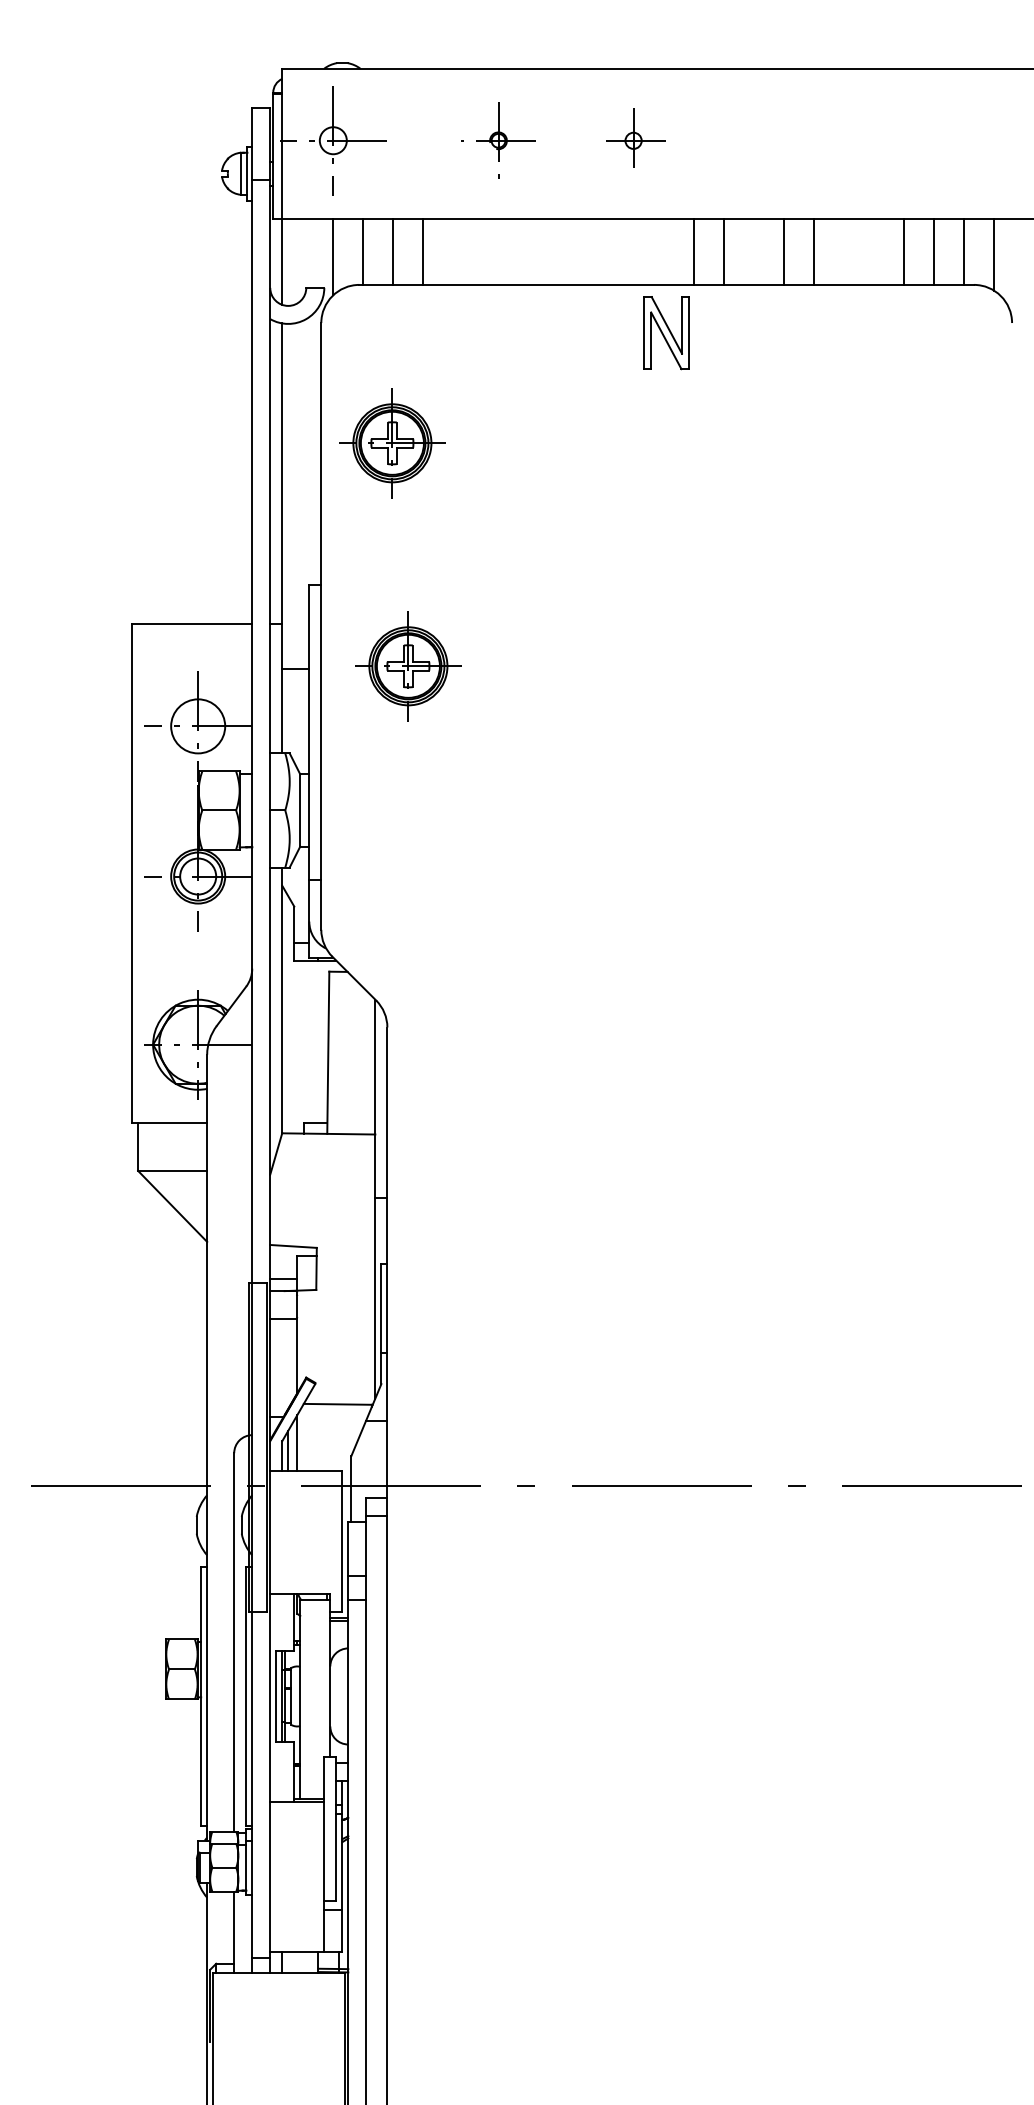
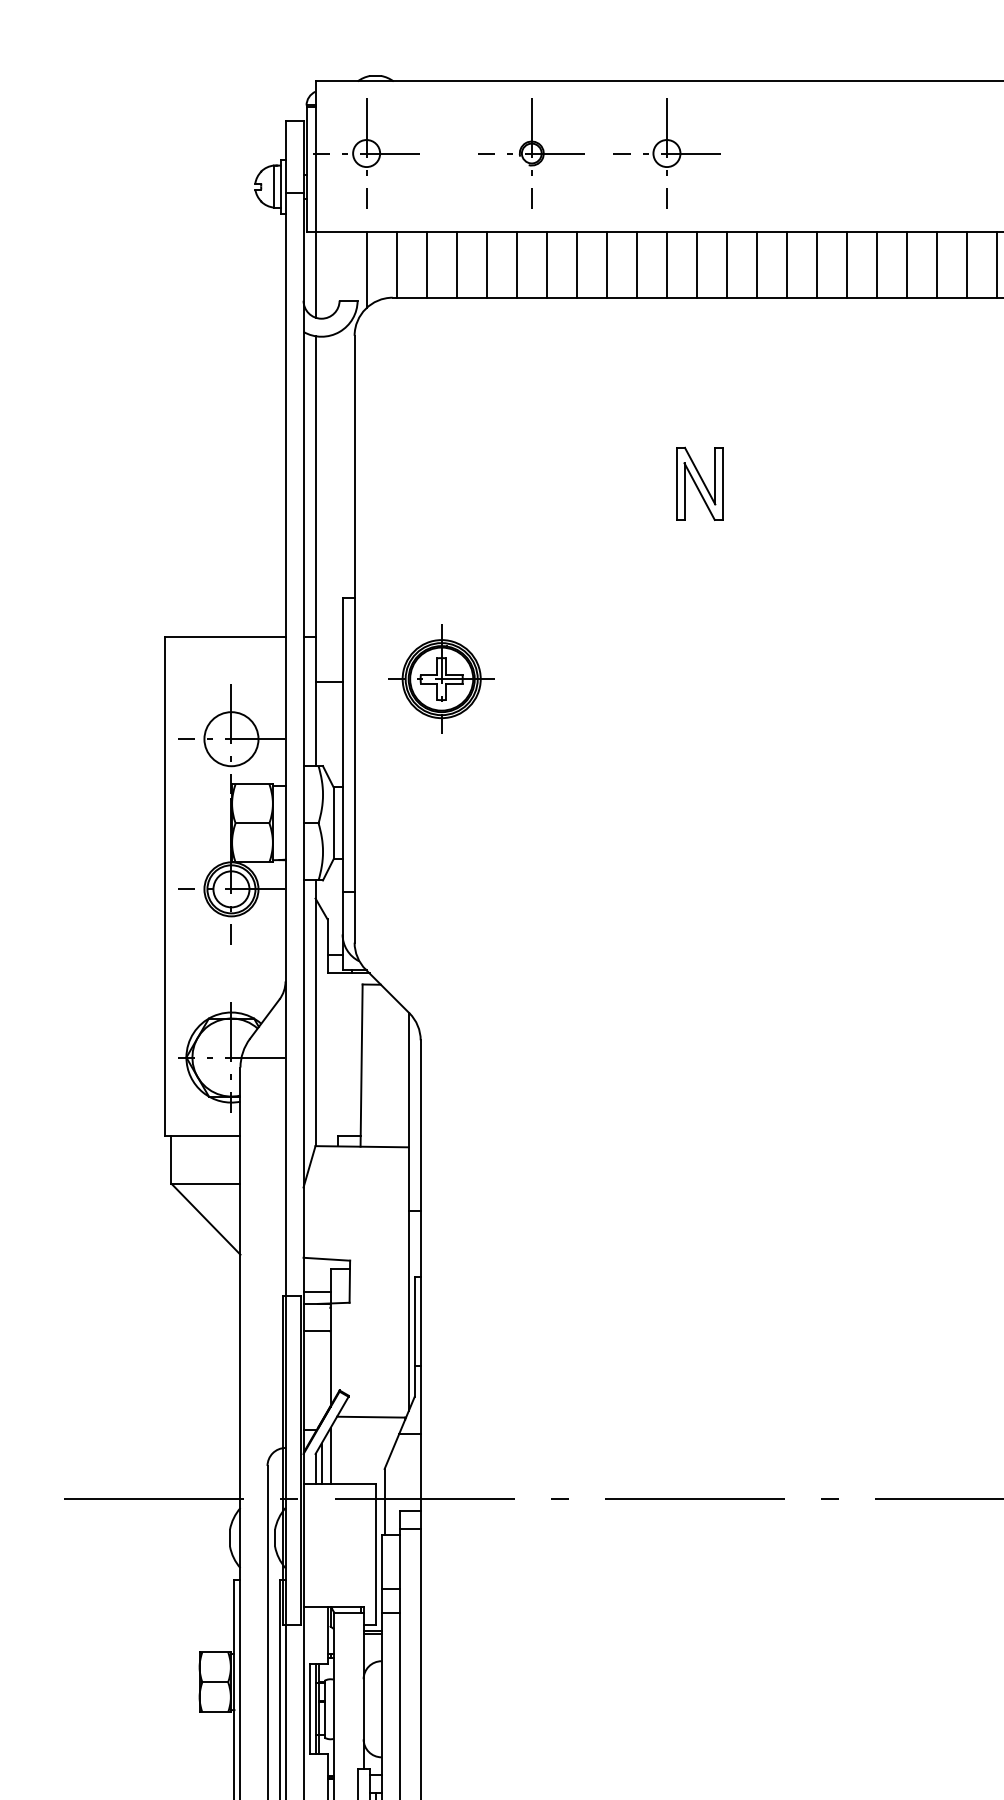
part: (498, 140) -> (531, 153), size x1.43
part: (633, 140) -> (666, 153), size x1.67
line: (453, 251) -> (486, 264), added
line: (483, 251) -> (516, 264), added
line: (513, 251) -> (546, 264), added
line: (543, 251) -> (576, 264), added
line: (573, 251) -> (606, 264), added
line: (603, 251) -> (636, 264), added
line: (633, 251) -> (666, 264), added
line: (663, 251) -> (696, 264), added
line: (753, 251) -> (786, 264), added
line: (843, 251) -> (876, 264), added
line: (873, 251) -> (906, 264), added
part: (666, 333) -> (699, 484), moved
part: (392, 443) -> (425, 456), removed

